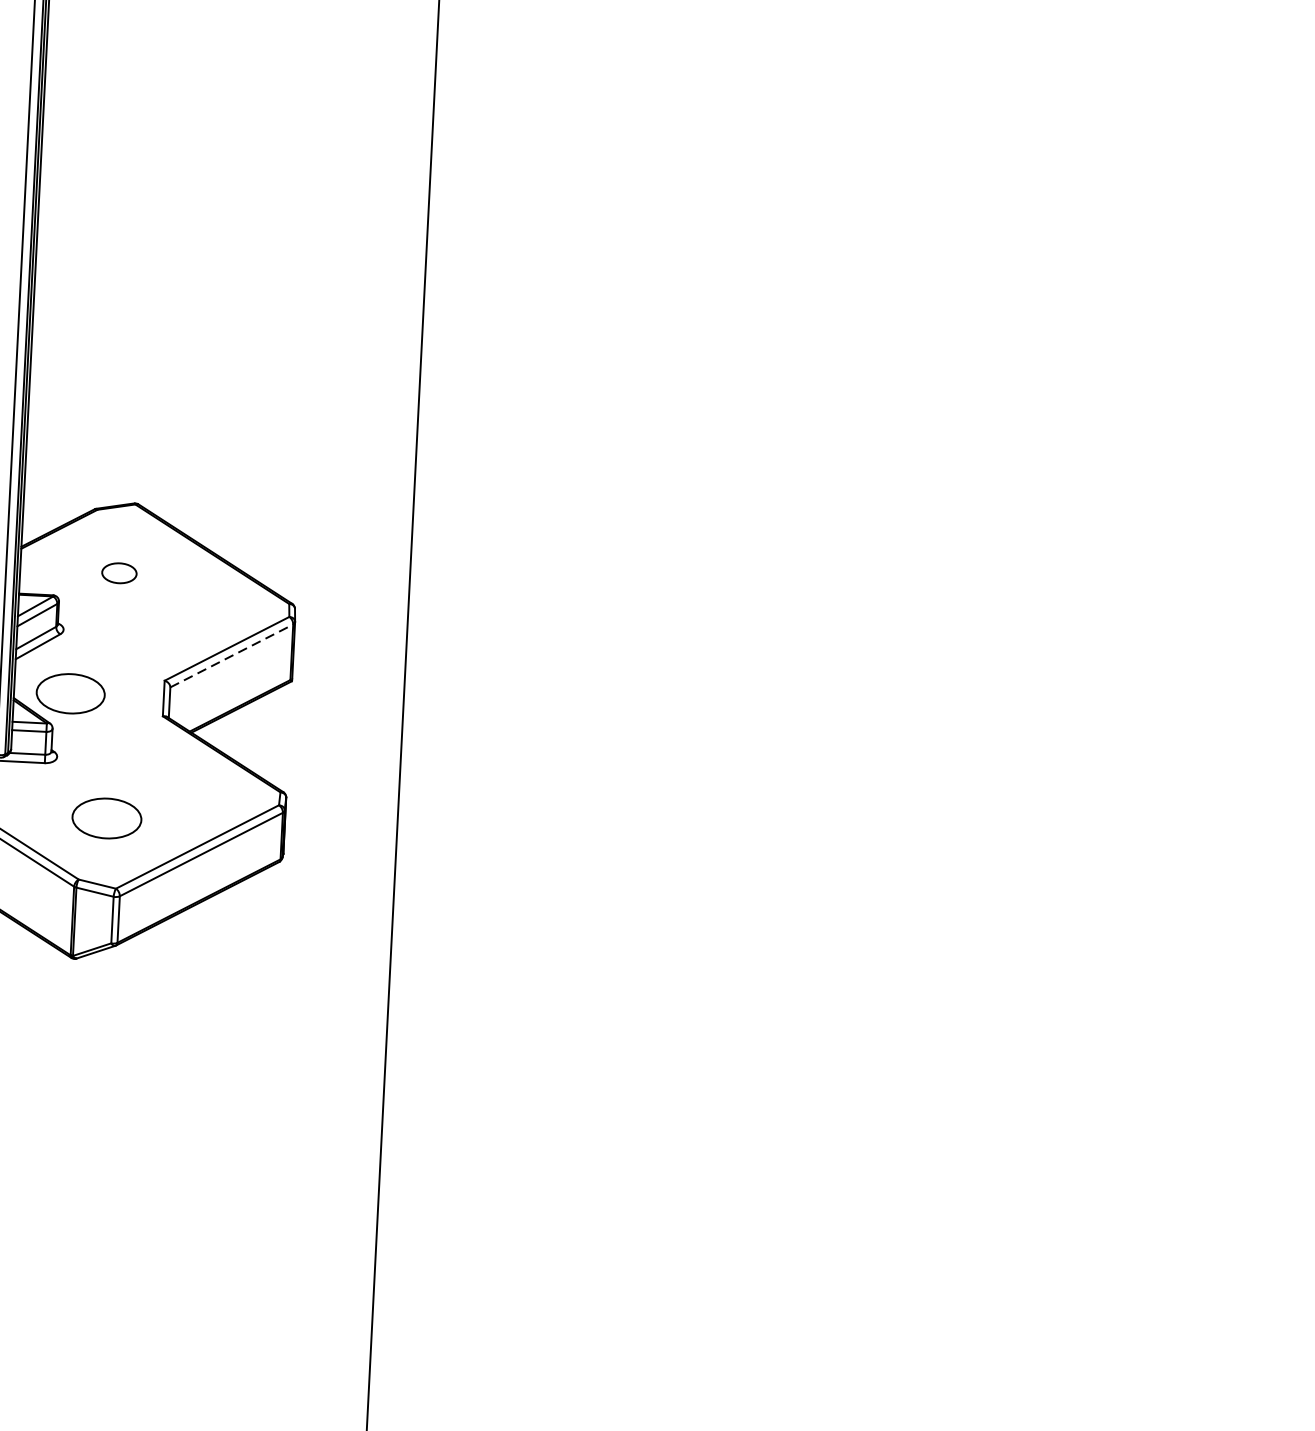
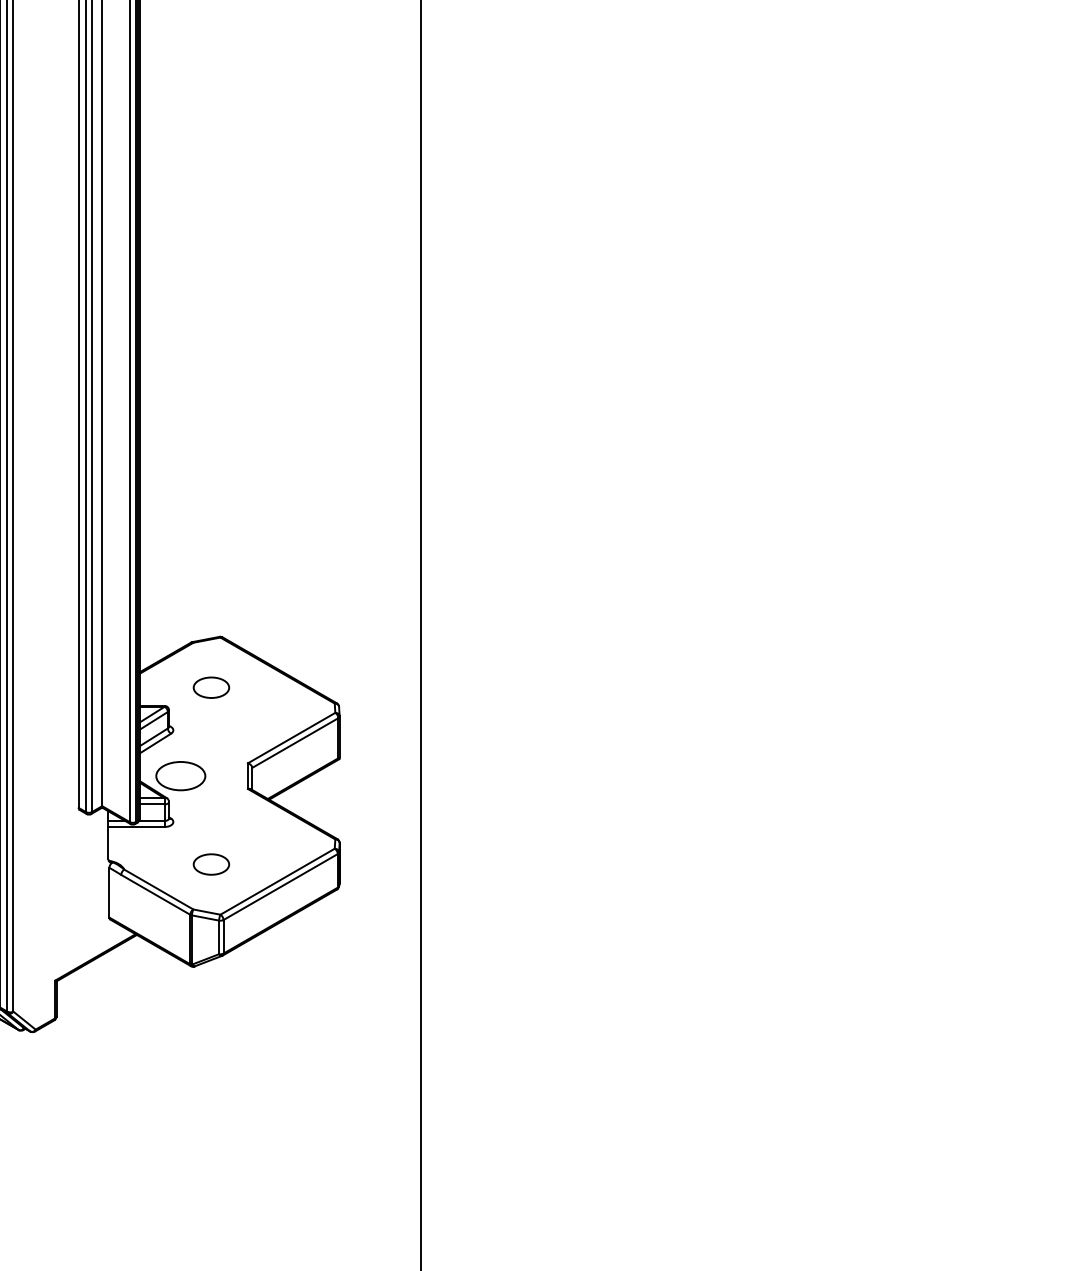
part: (119, 573) -> (211, 687), size x1.43
line: (231, 656) -> (295, 743), dashed -> solid
part: (107, 818) -> (211, 864), size x0.71

